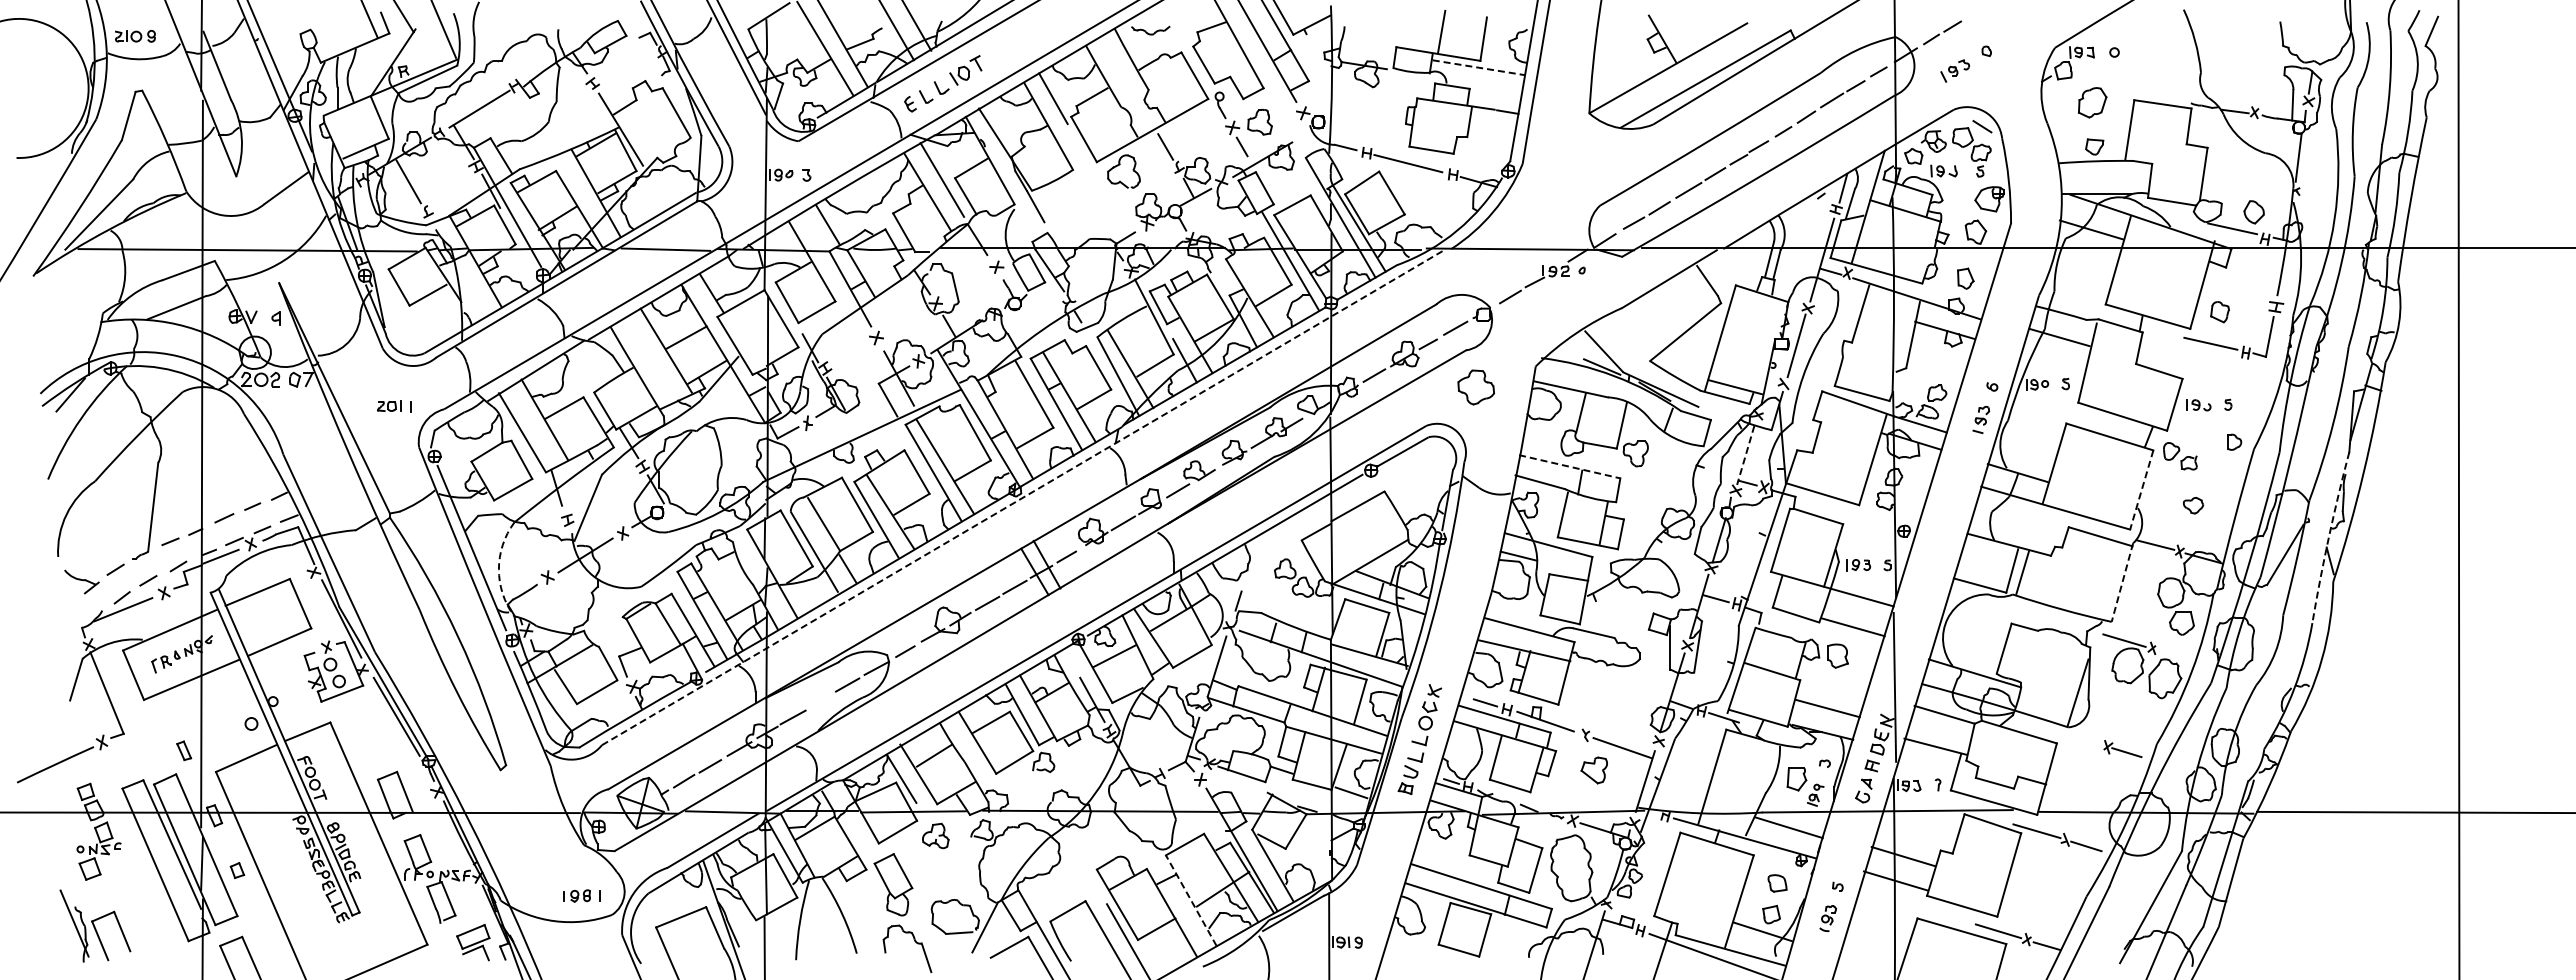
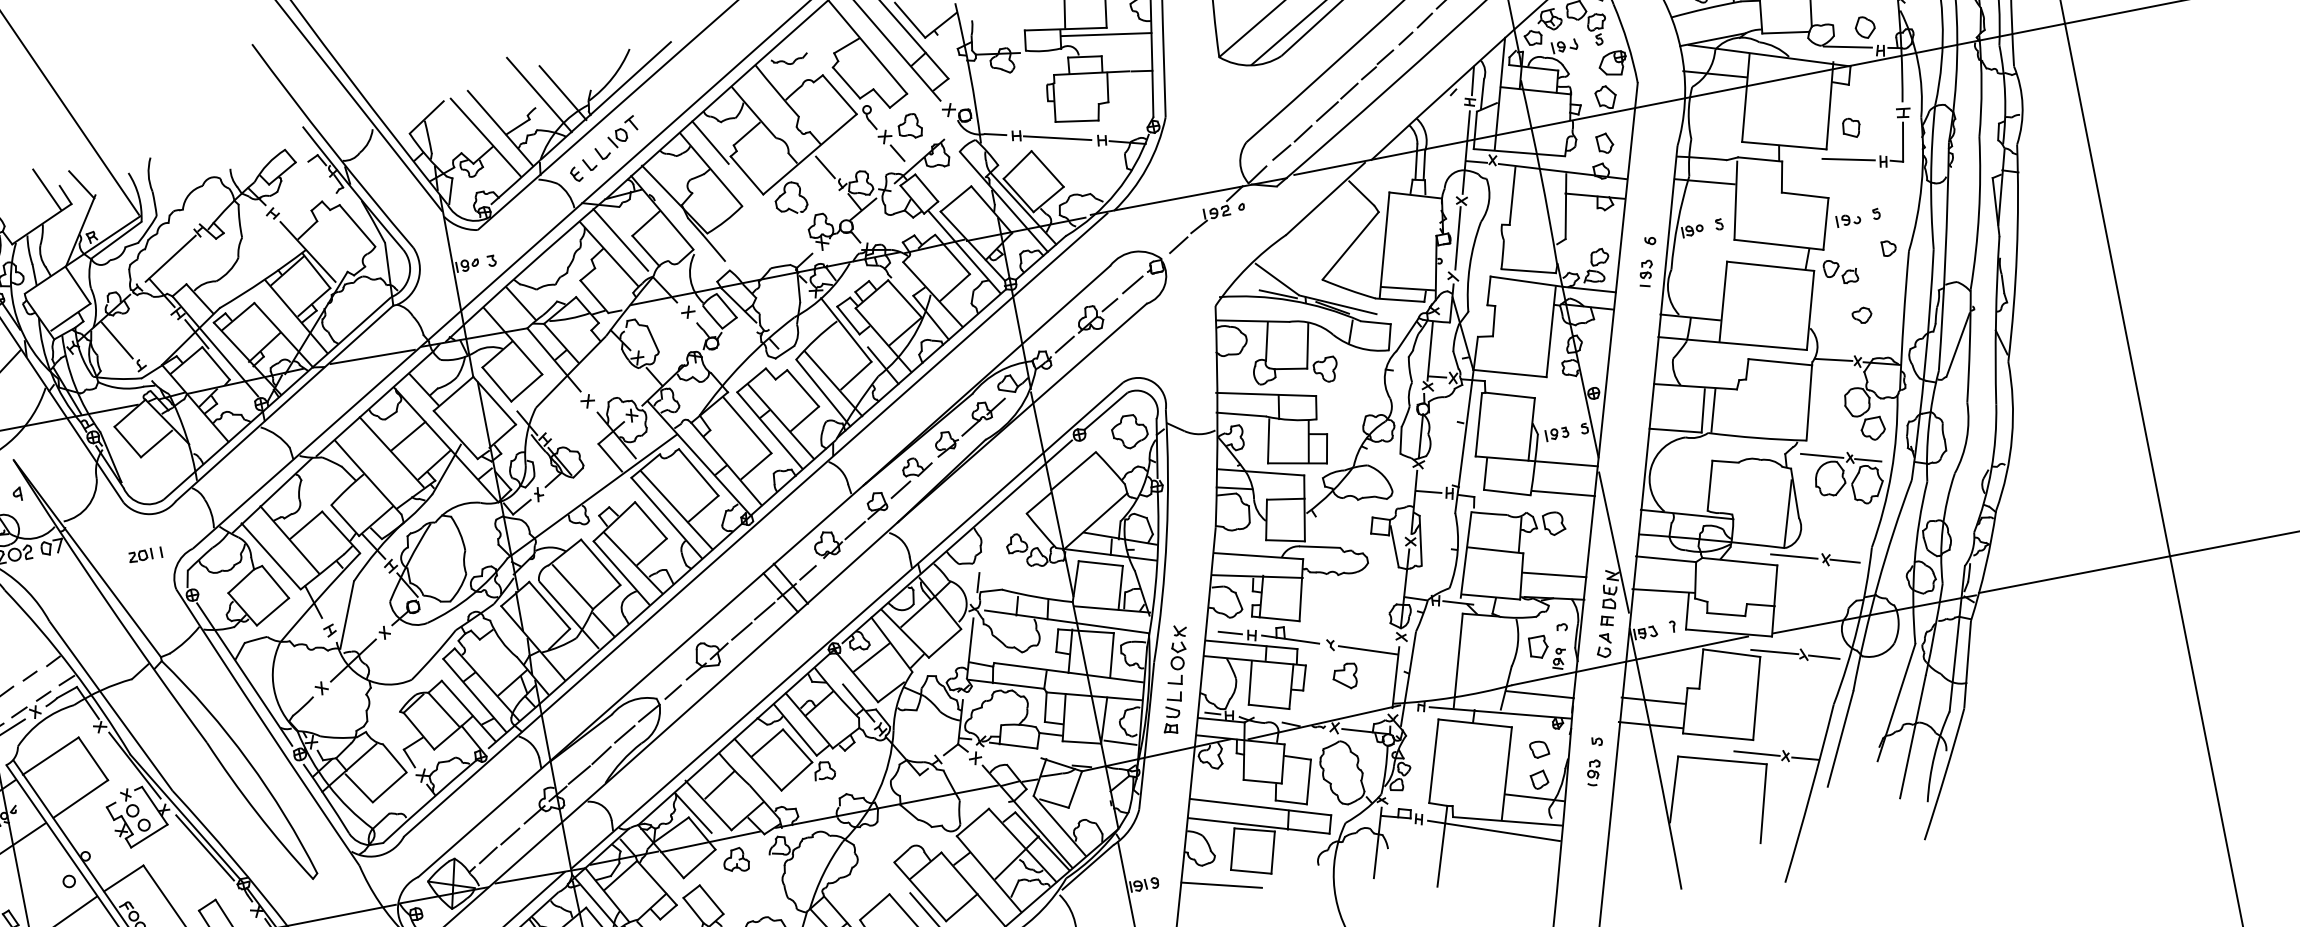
line: (1478, 67) -> (1106, 34), dashed -> solid
part: (1475, 387) -> (1129, 431), moved
line: (1745, 455) -> (1430, 351), dashed -> solid
line: (1569, 466) -> (1265, 394), dashed -> solid
line: (2141, 490) -> (1810, 310), dashed -> solid
line: (1023, 497) -> (756, 524), dashed -> solid
arc: (2328, 537) -> (1995, 320), dashed -> solid
arc: (498, 569) -> (273, 689), dashed -> solid
line: (2122, 582) -> (1809, 401), dashed -> solid
line: (2170, 654) -> (1868, 460), added
line: (819, 701) -> (601, 755), added
line: (2075, 737) -> (1793, 556), added
line: (1191, 900) -> (989, 874), dashed -> solid
line: (1425, 958) -> (1221, 885), added

